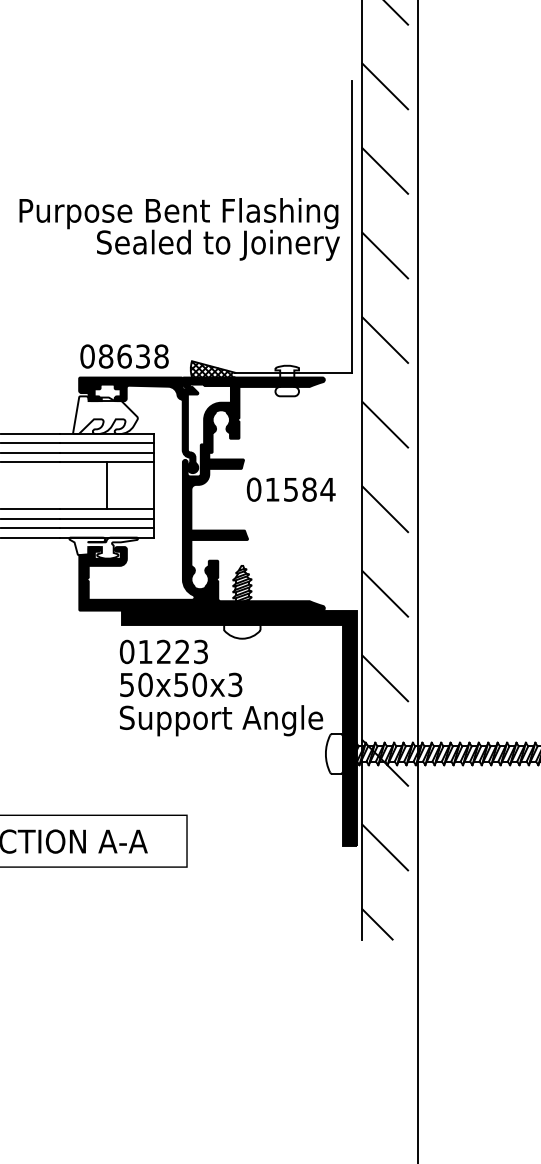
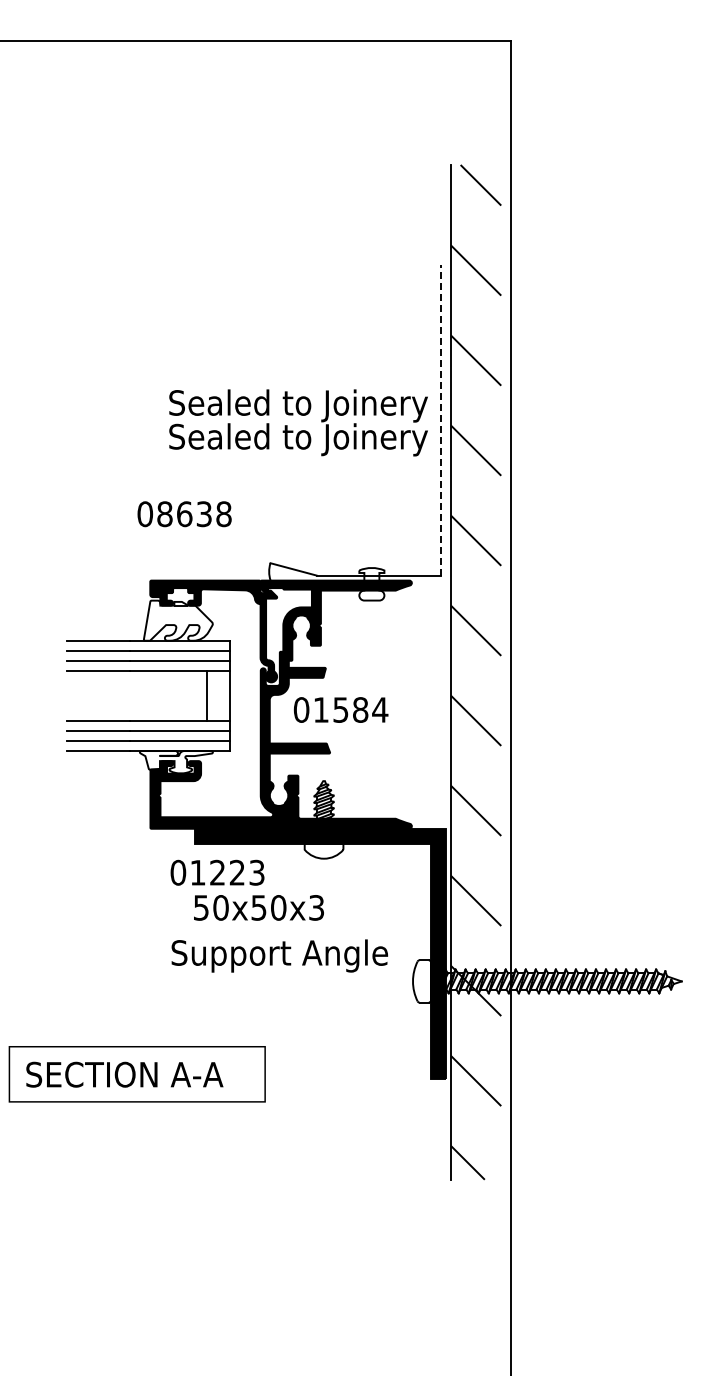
text: (178, 213) -> (256, 405), Purpose Bent Flashing -> Sealed to Joinery
line: (352, 226) -> (441, 419), solid -> dashed
text: (124, 356) -> (184, 514), moved
hatch: (212, 369) -> (292, 571), removed
line: (107, 485) -> (207, 695), moved
text: (291, 489) -> (341, 709), moved
text: (163, 651) -> (217, 872), moved
text: (221, 720) -> (279, 955), moved

